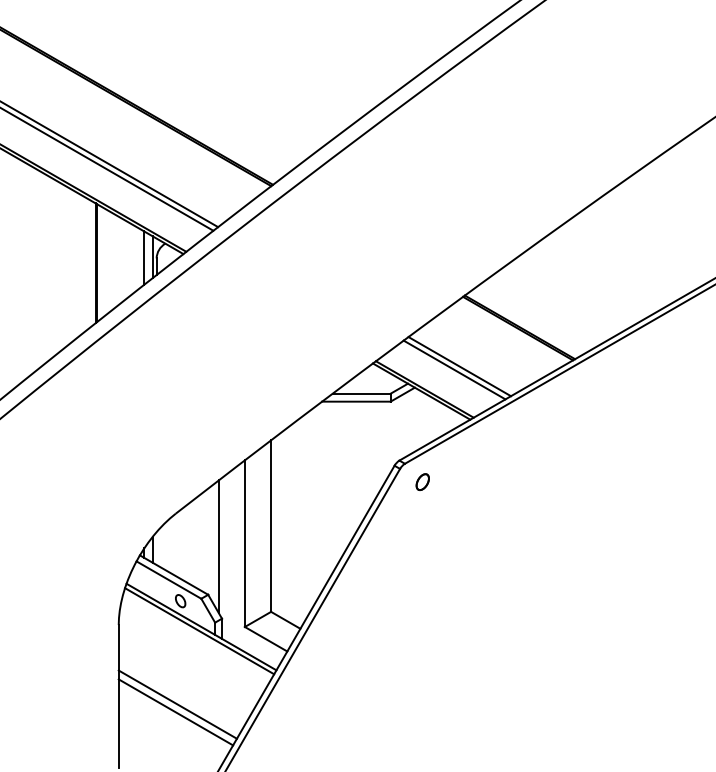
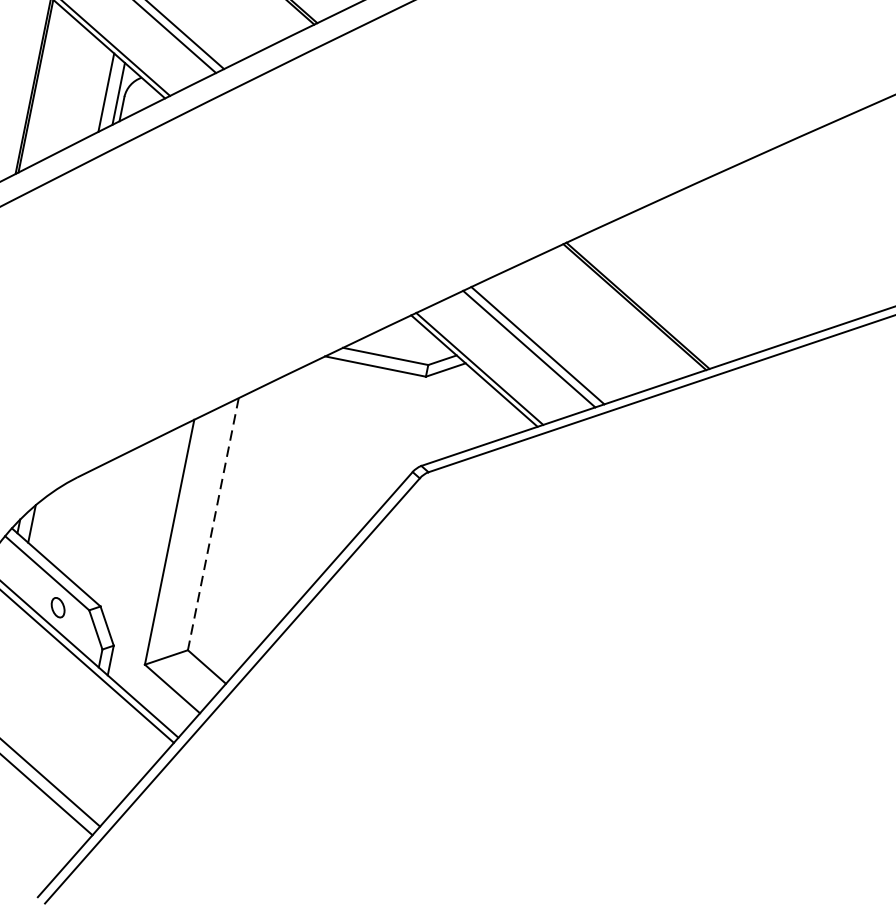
part: (422, 481) -> (449, 503), removed
line: (271, 526) -> (213, 524), solid -> dashed
line: (218, 546) -> (129, 538), removed

